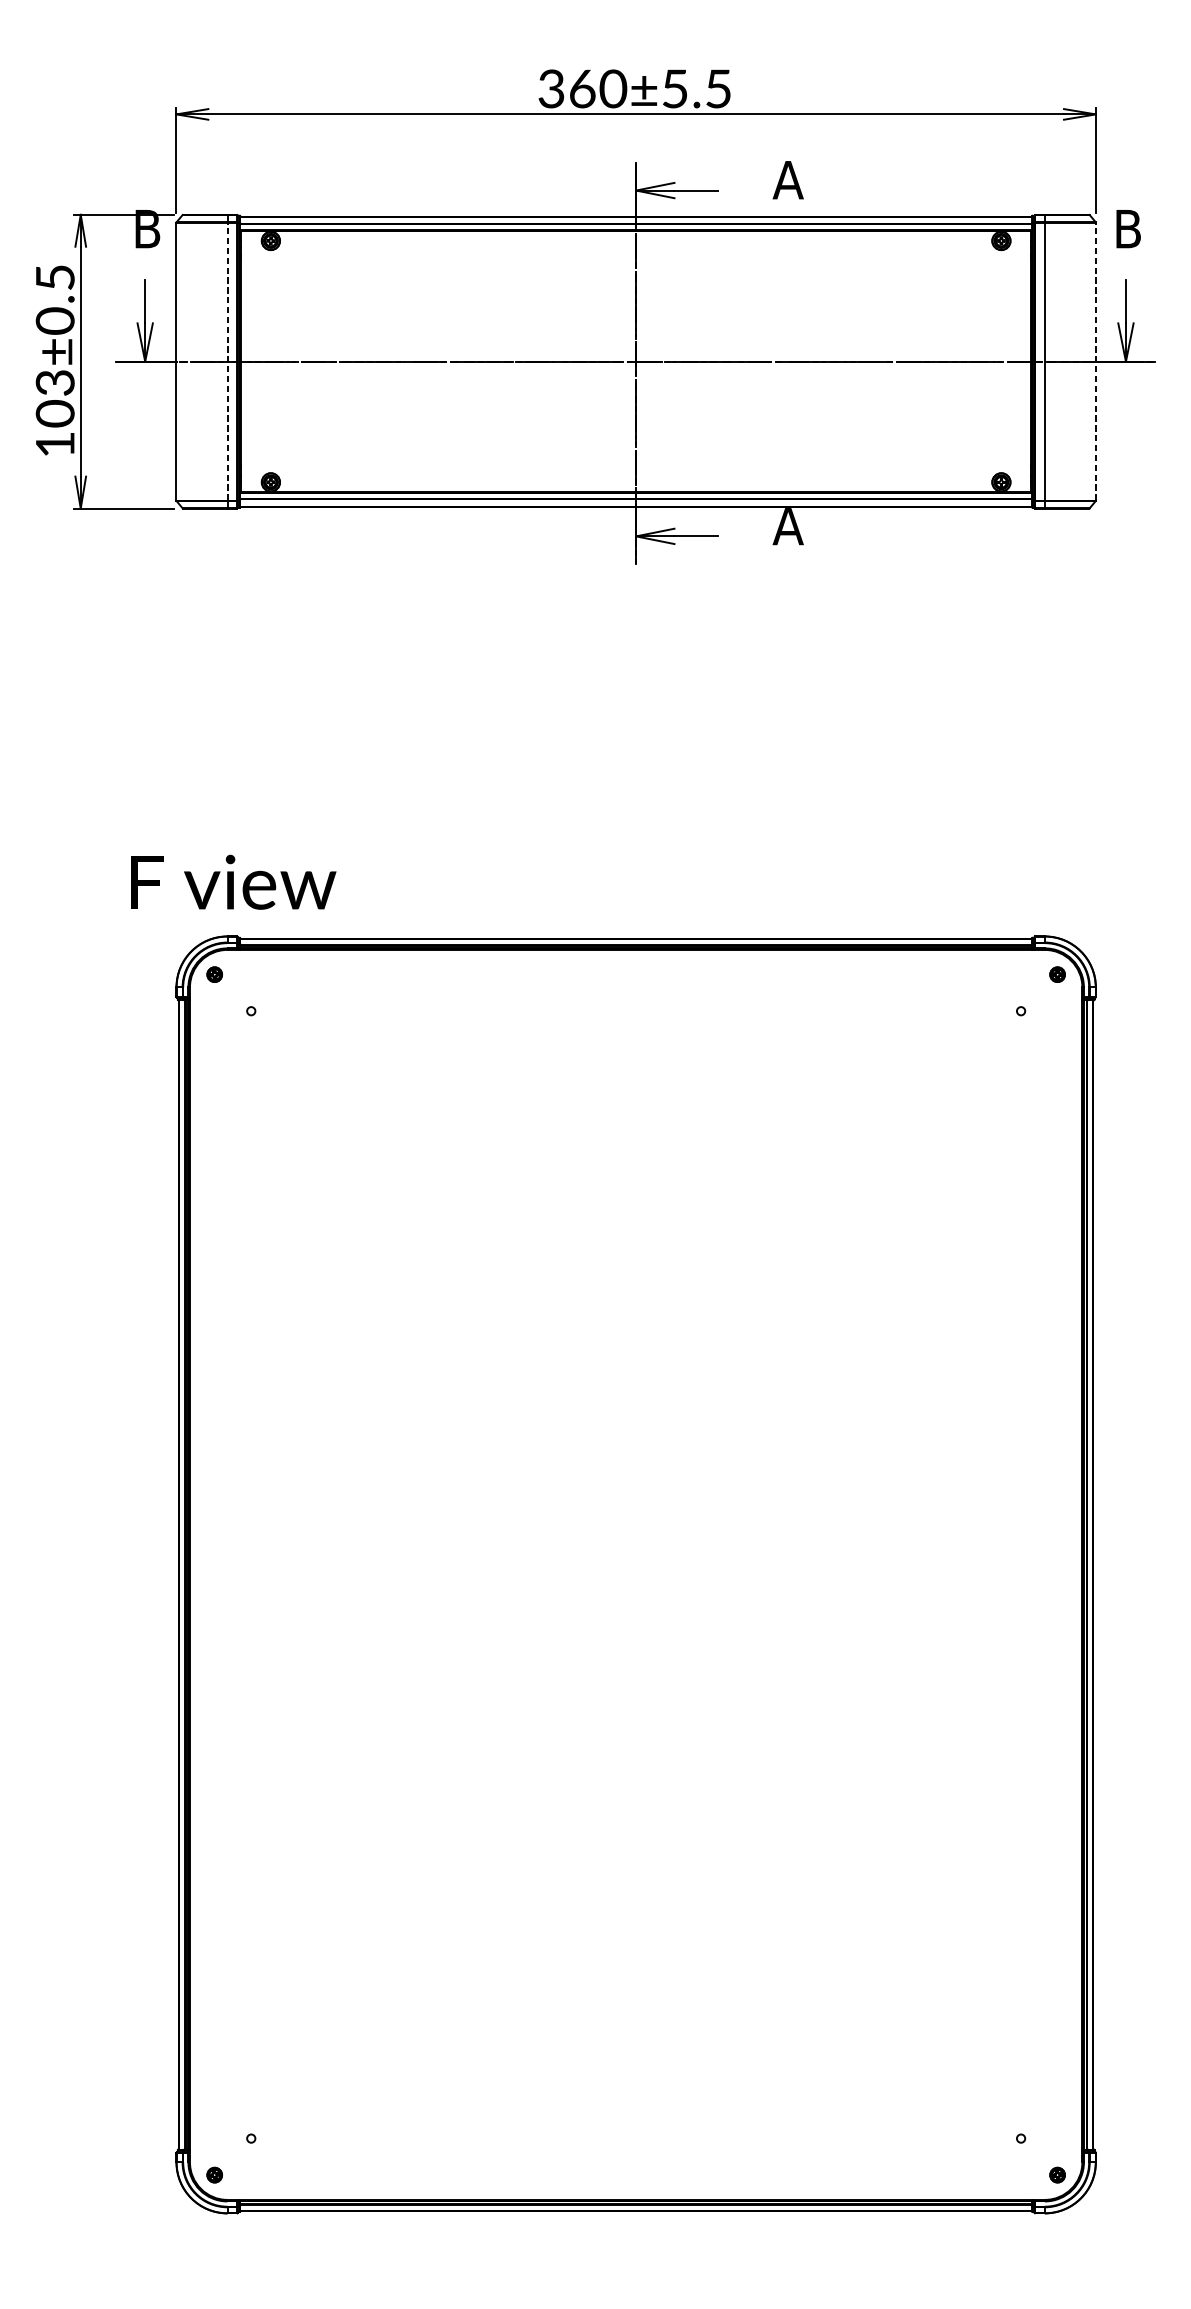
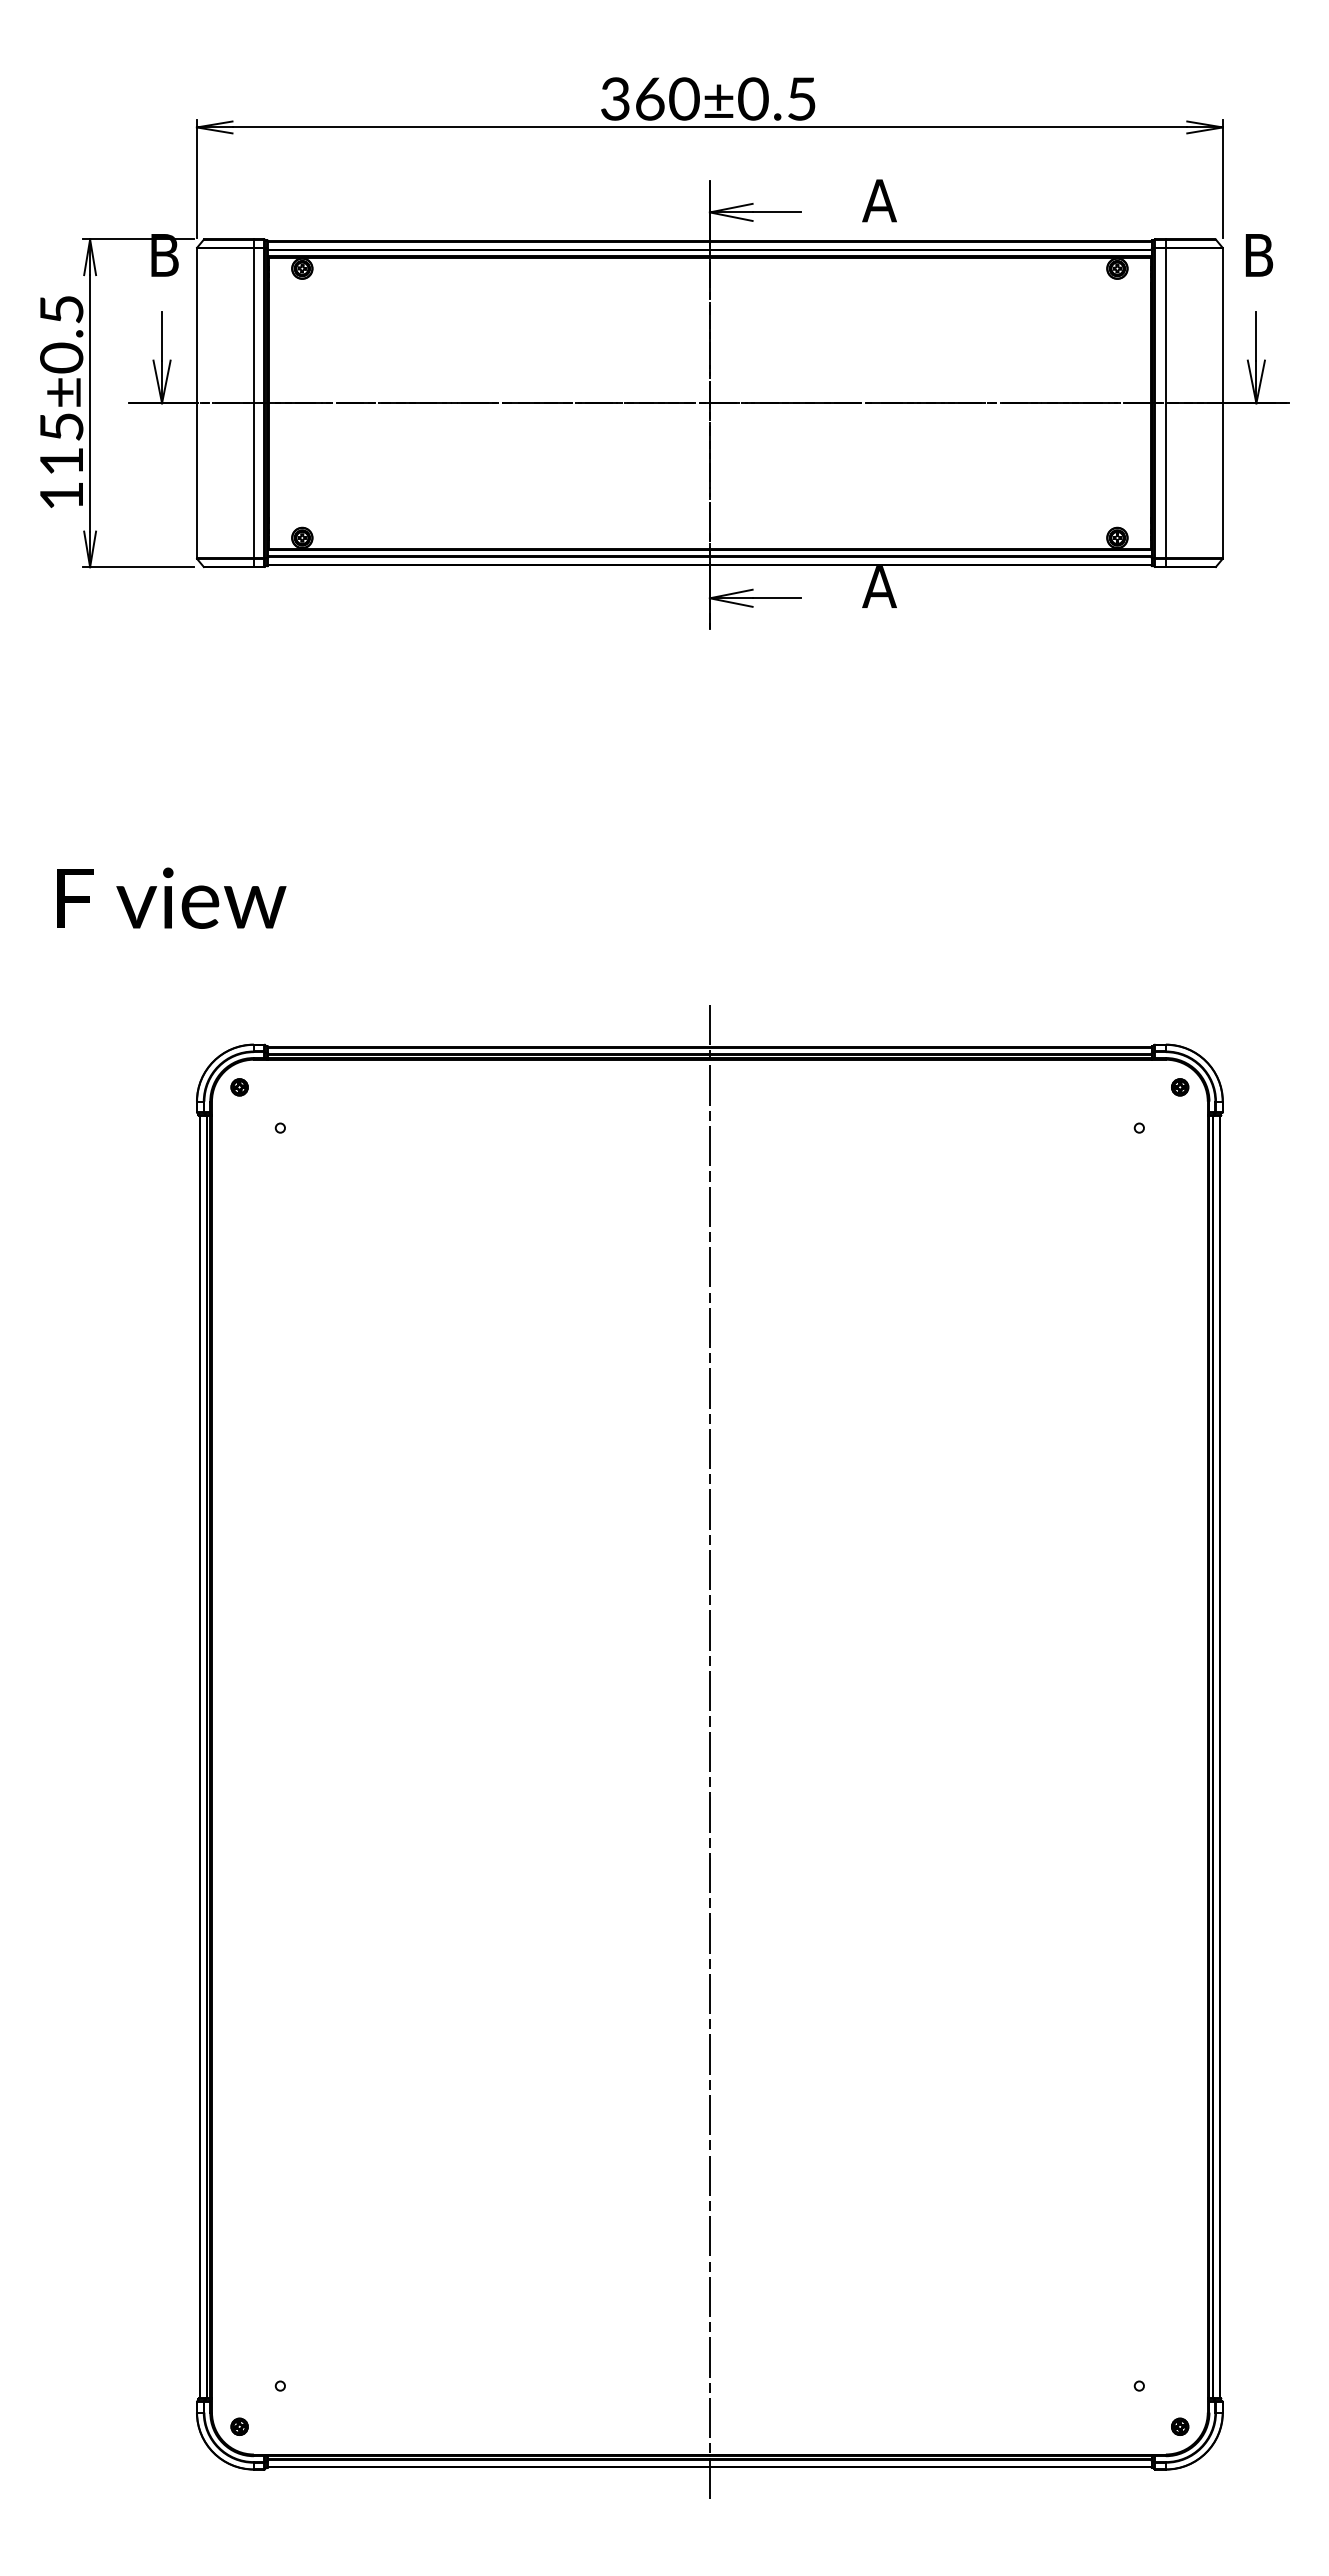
text: (675, 88) -> (753, 98), 360±5.5 -> 360±0.5
line: (227, 360) -> (253, 402), dashed -> solid
line: (1095, 360) -> (1222, 402), dashed -> solid
text: (55, 398) -> (61, 444), 103±0.5 -> 115±0.5
text: (233, 881) -> (171, 897), moved
line: (635, 1571) -> (709, 1753), added

